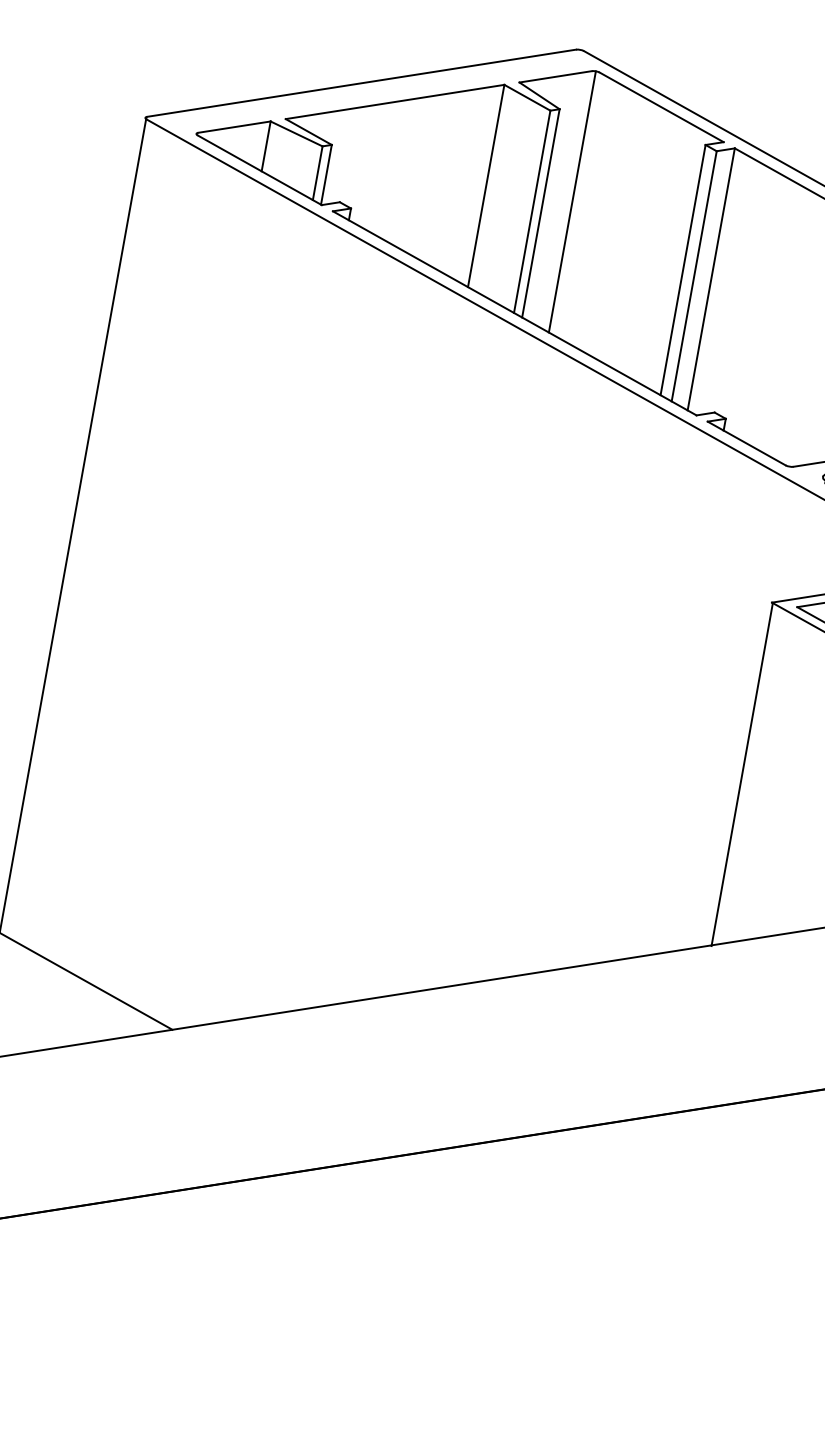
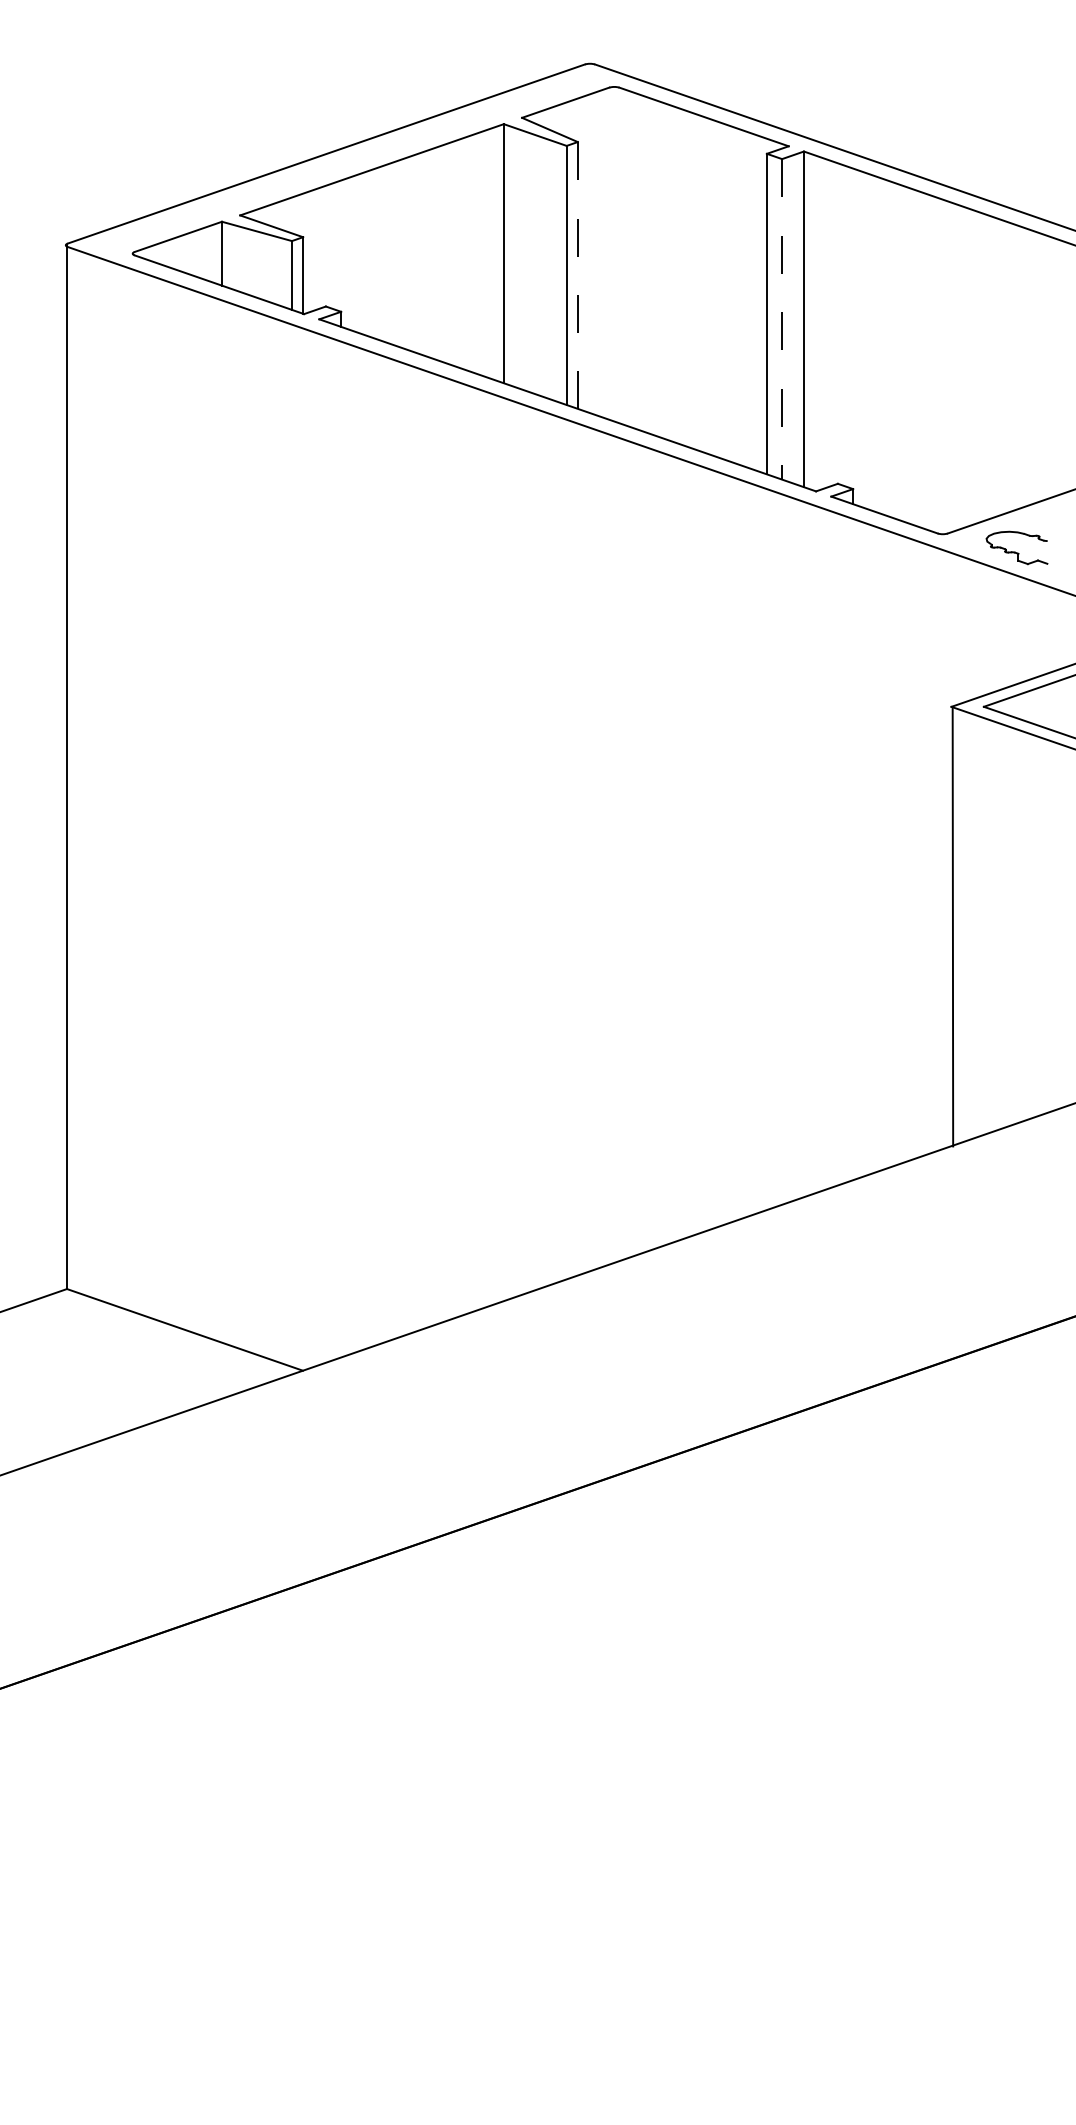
line: (572, 201) -> (614, 253), removed
line: (540, 213) -> (577, 275), solid -> dashed
line: (694, 276) -> (782, 319), solid -> dashed

